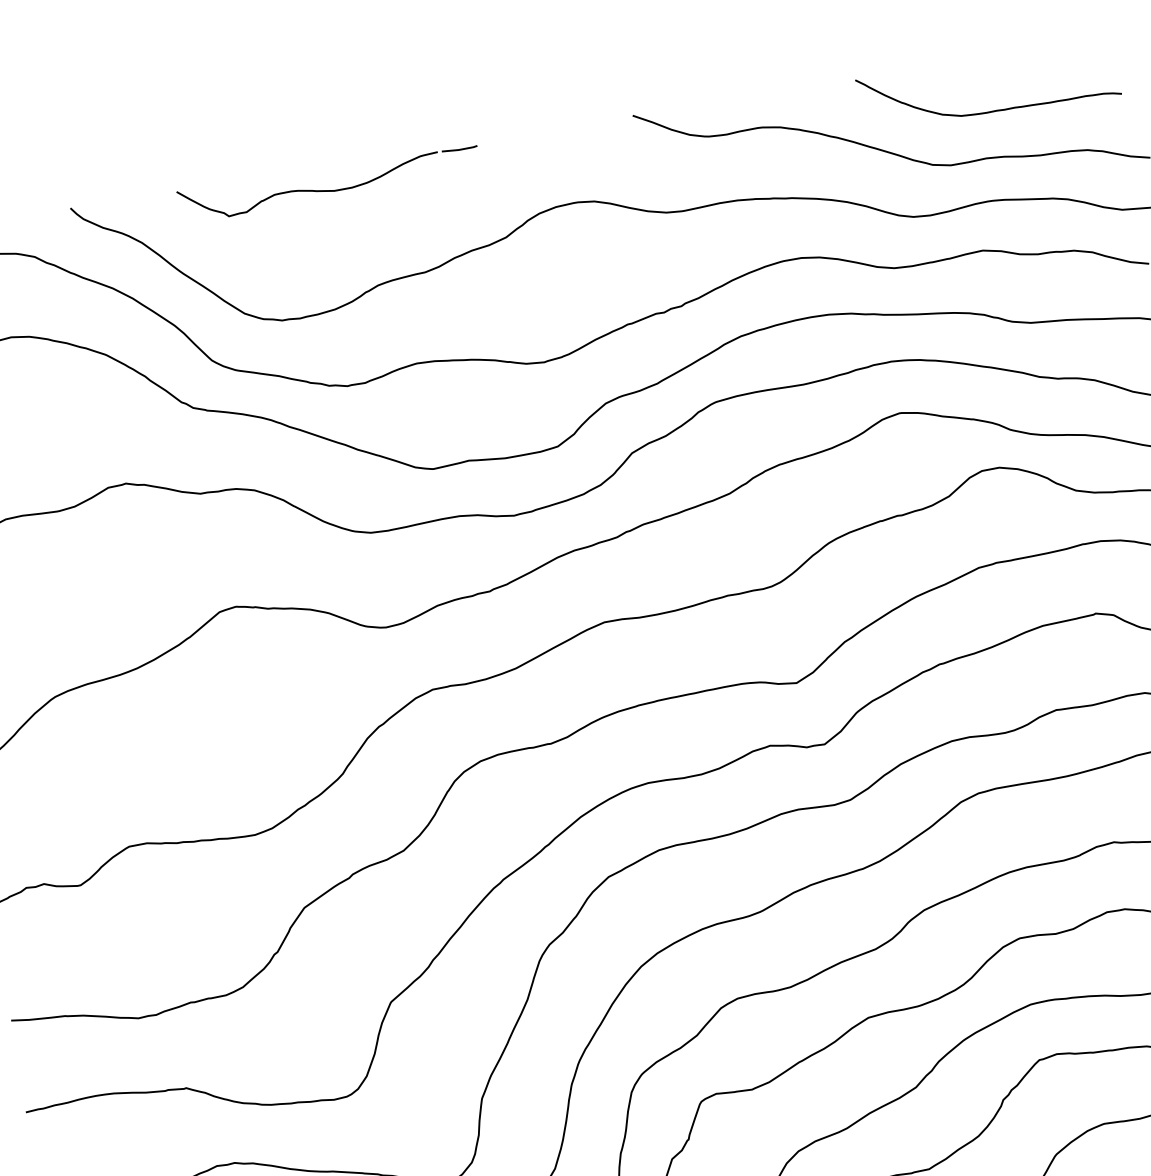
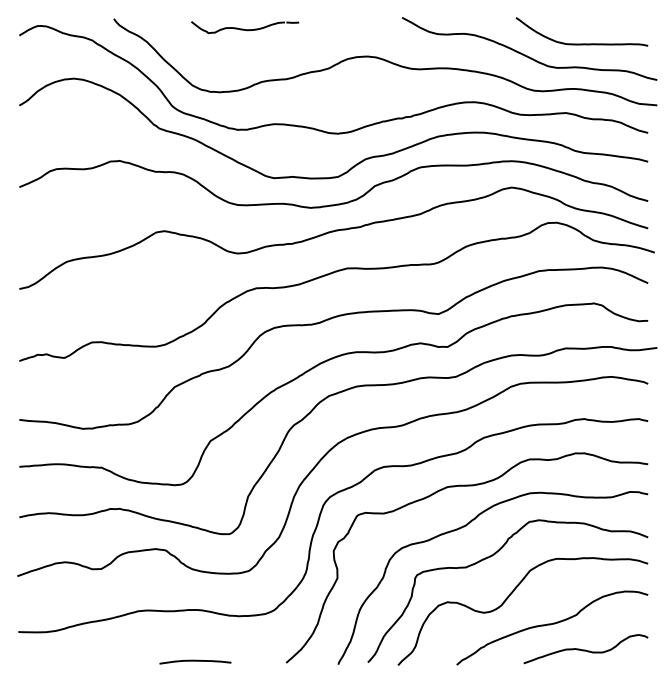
part: (330, 183) -> (245, 27), size x0.7

